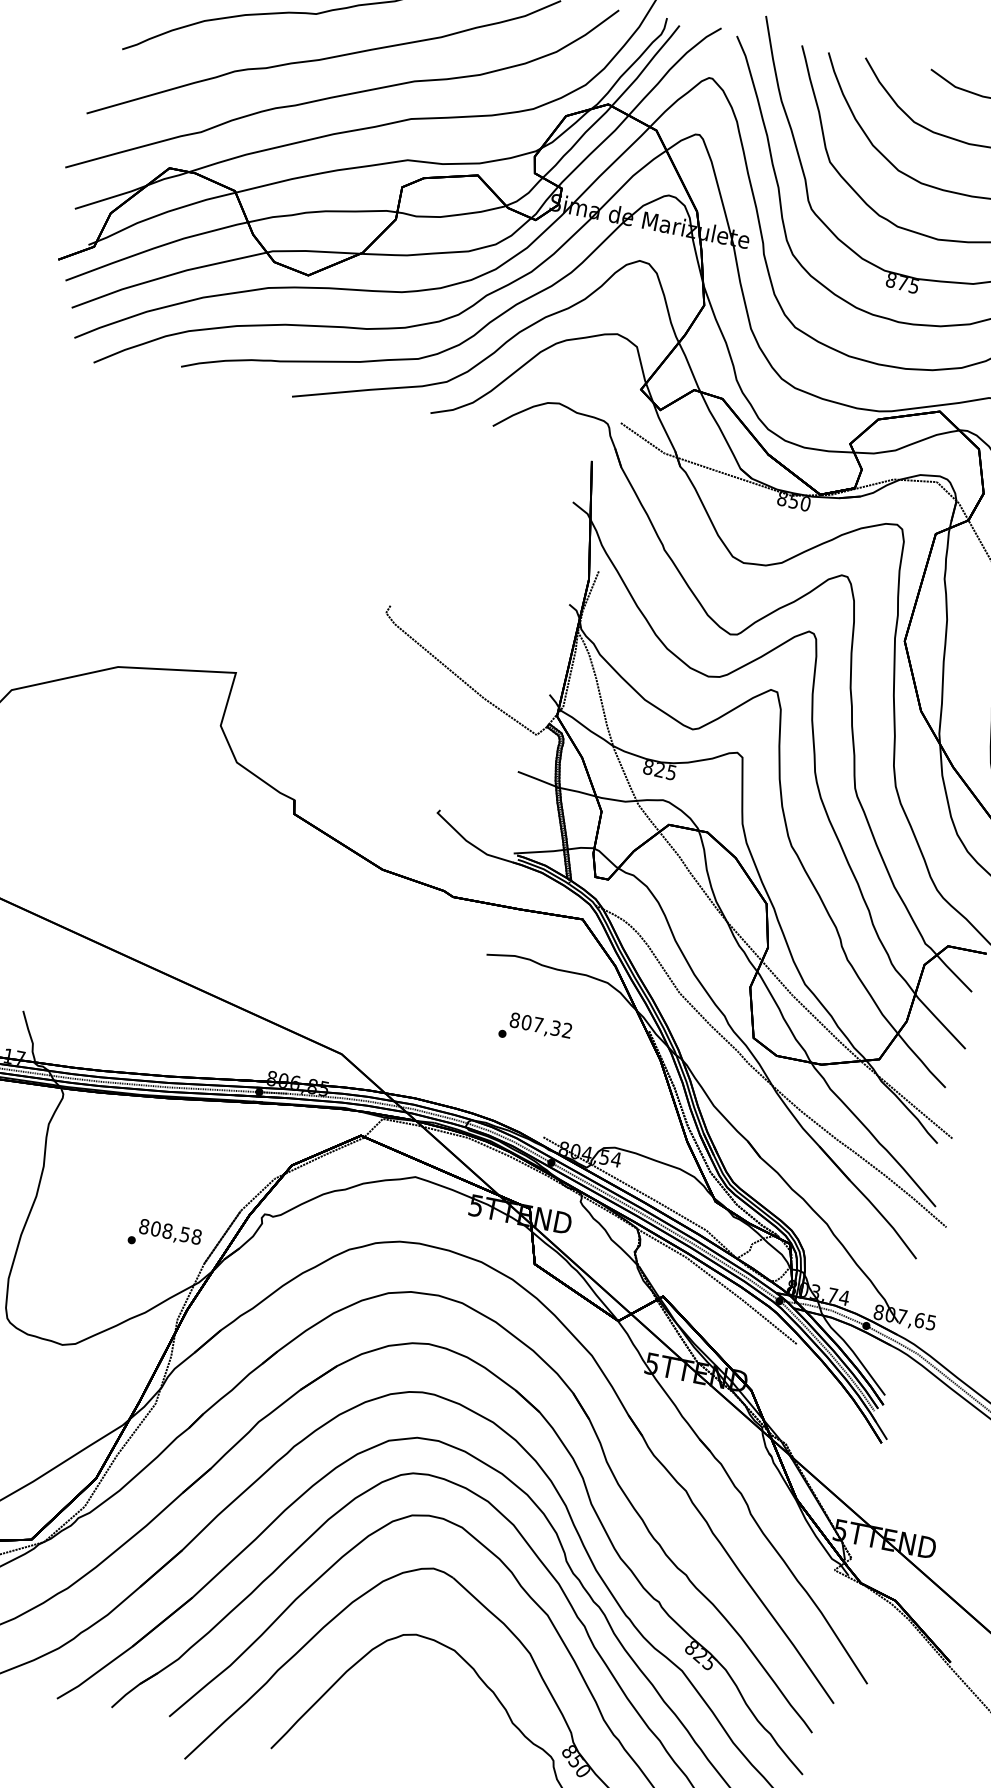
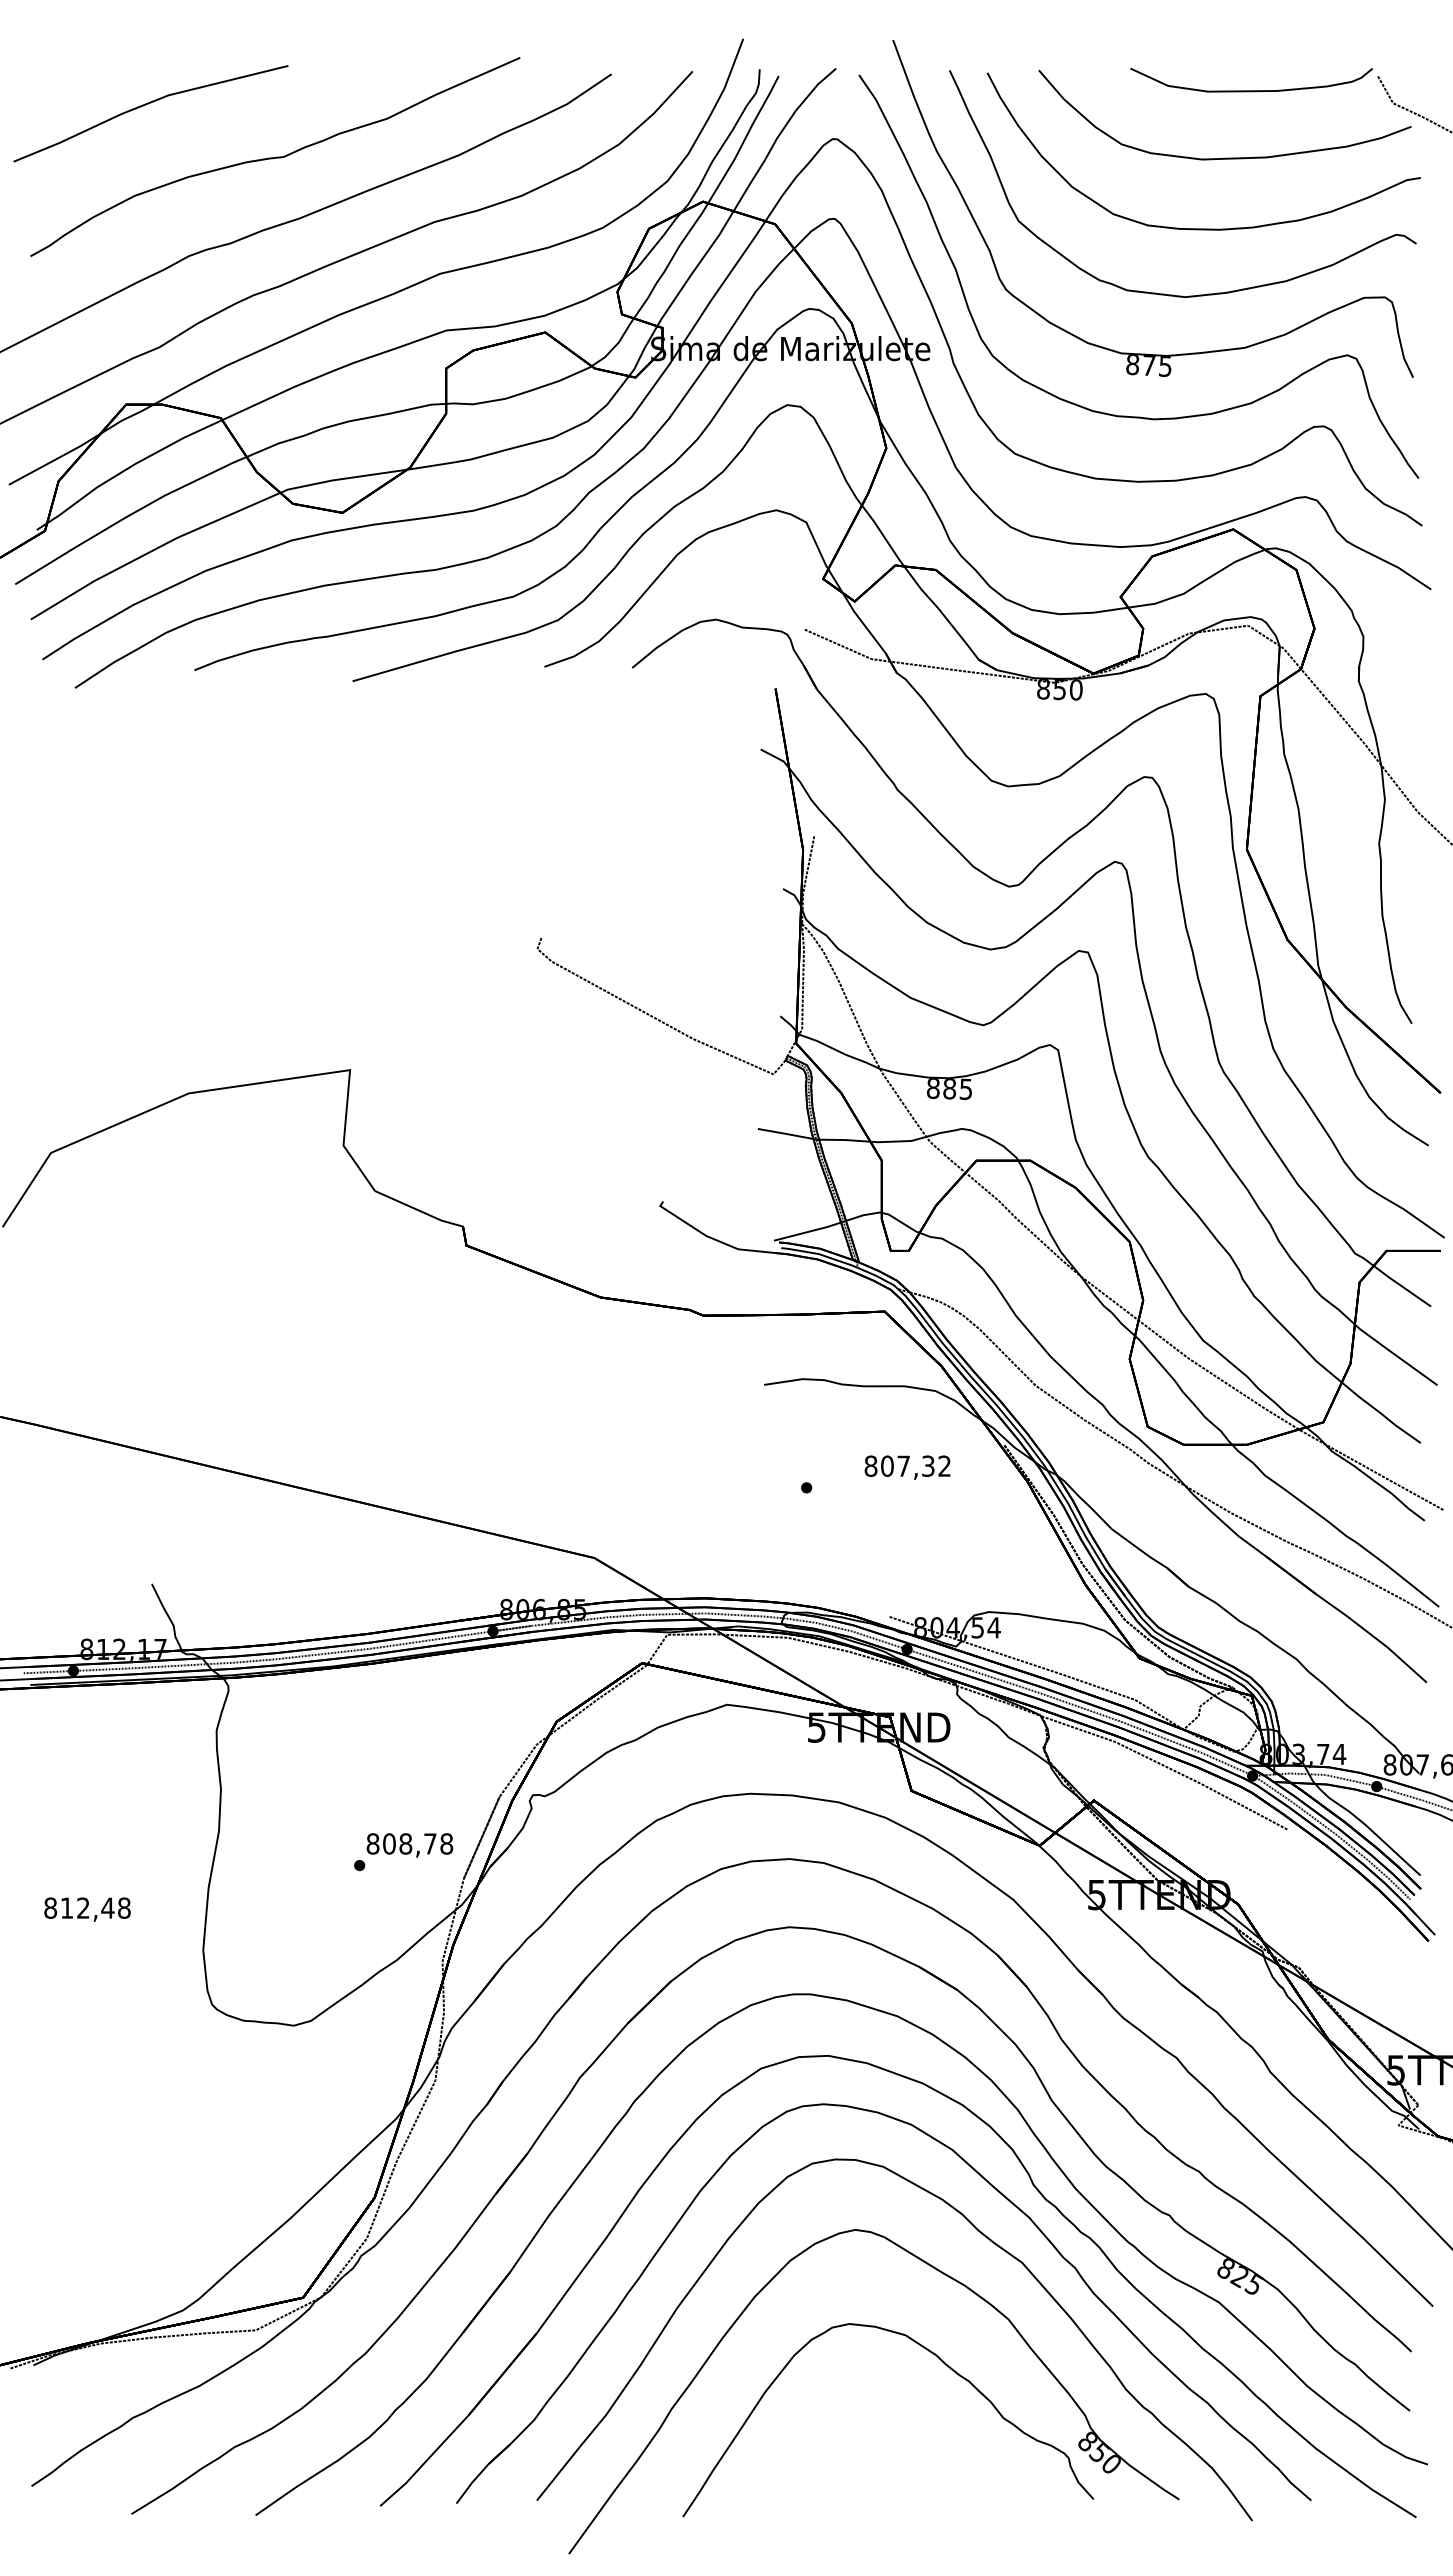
text: (659, 770) -> (949, 1089), 825 -> 885
text: (540, 1026) -> (907, 1467), moved
text: (185, 1234) -> (430, 1843), 808,58 -> 808,78

